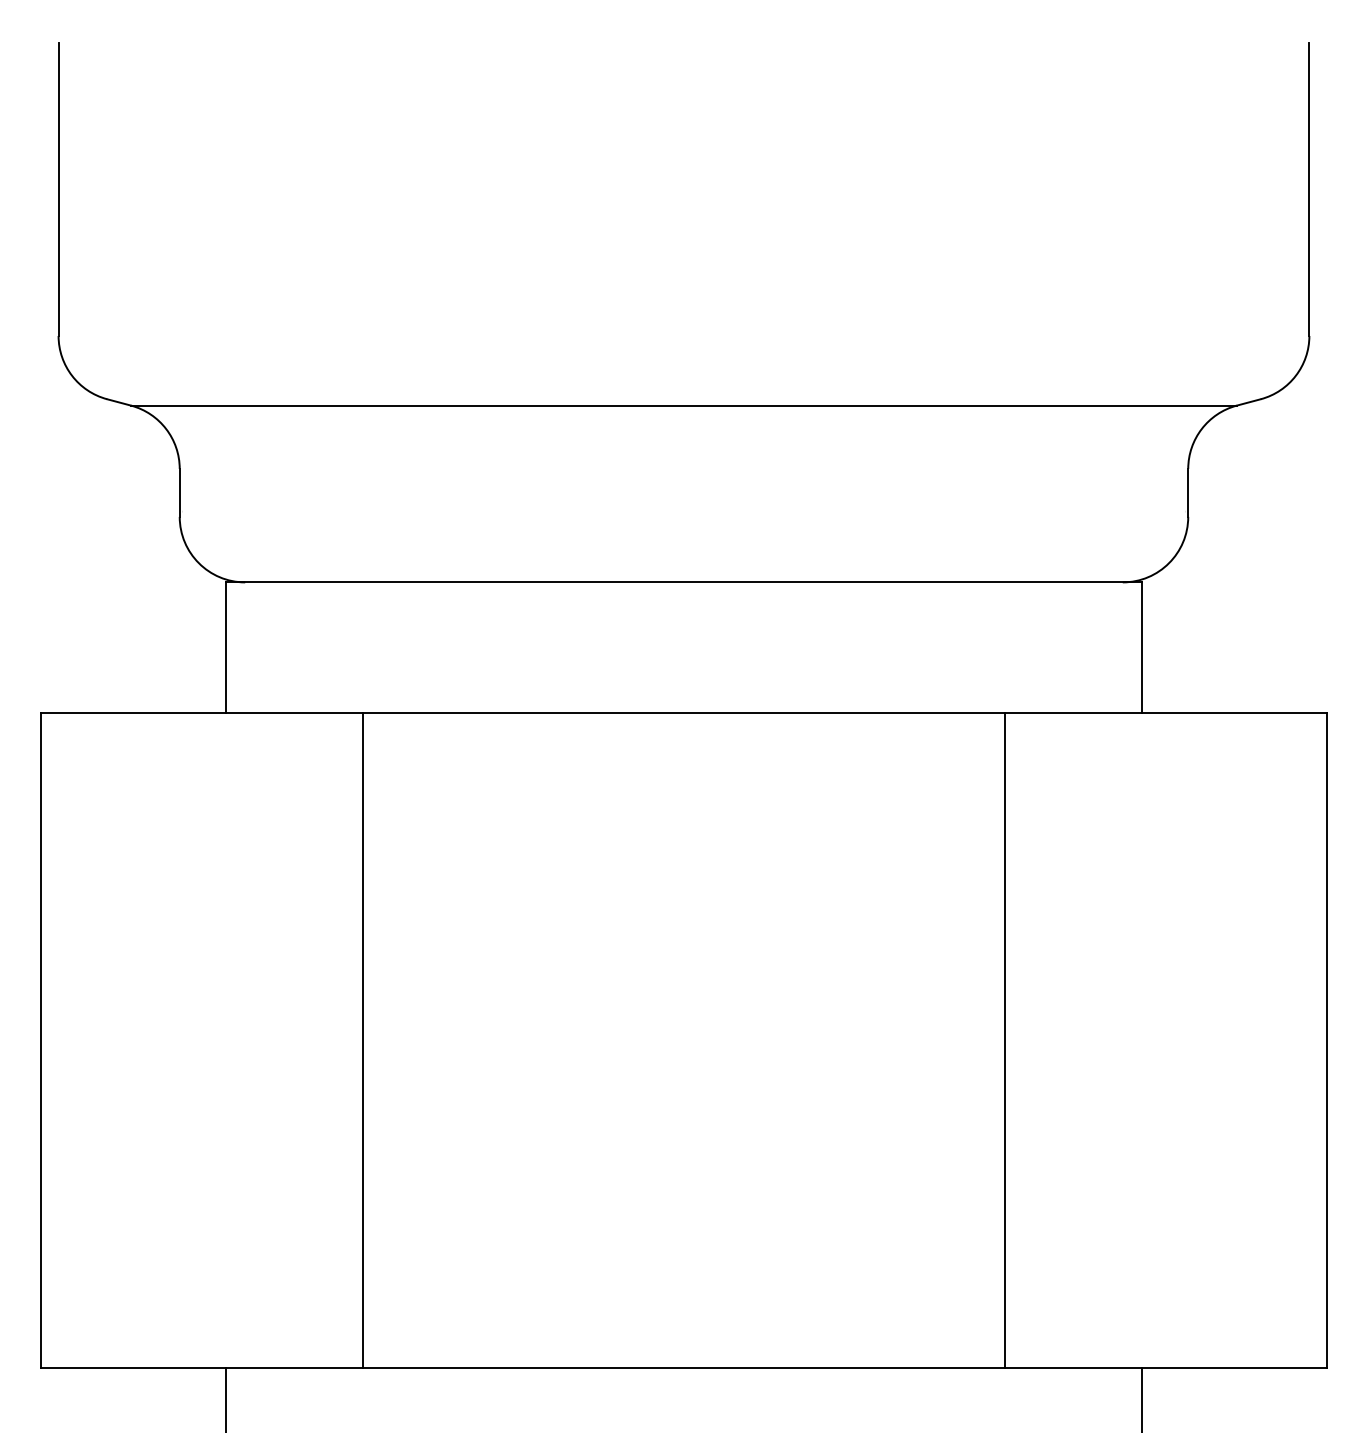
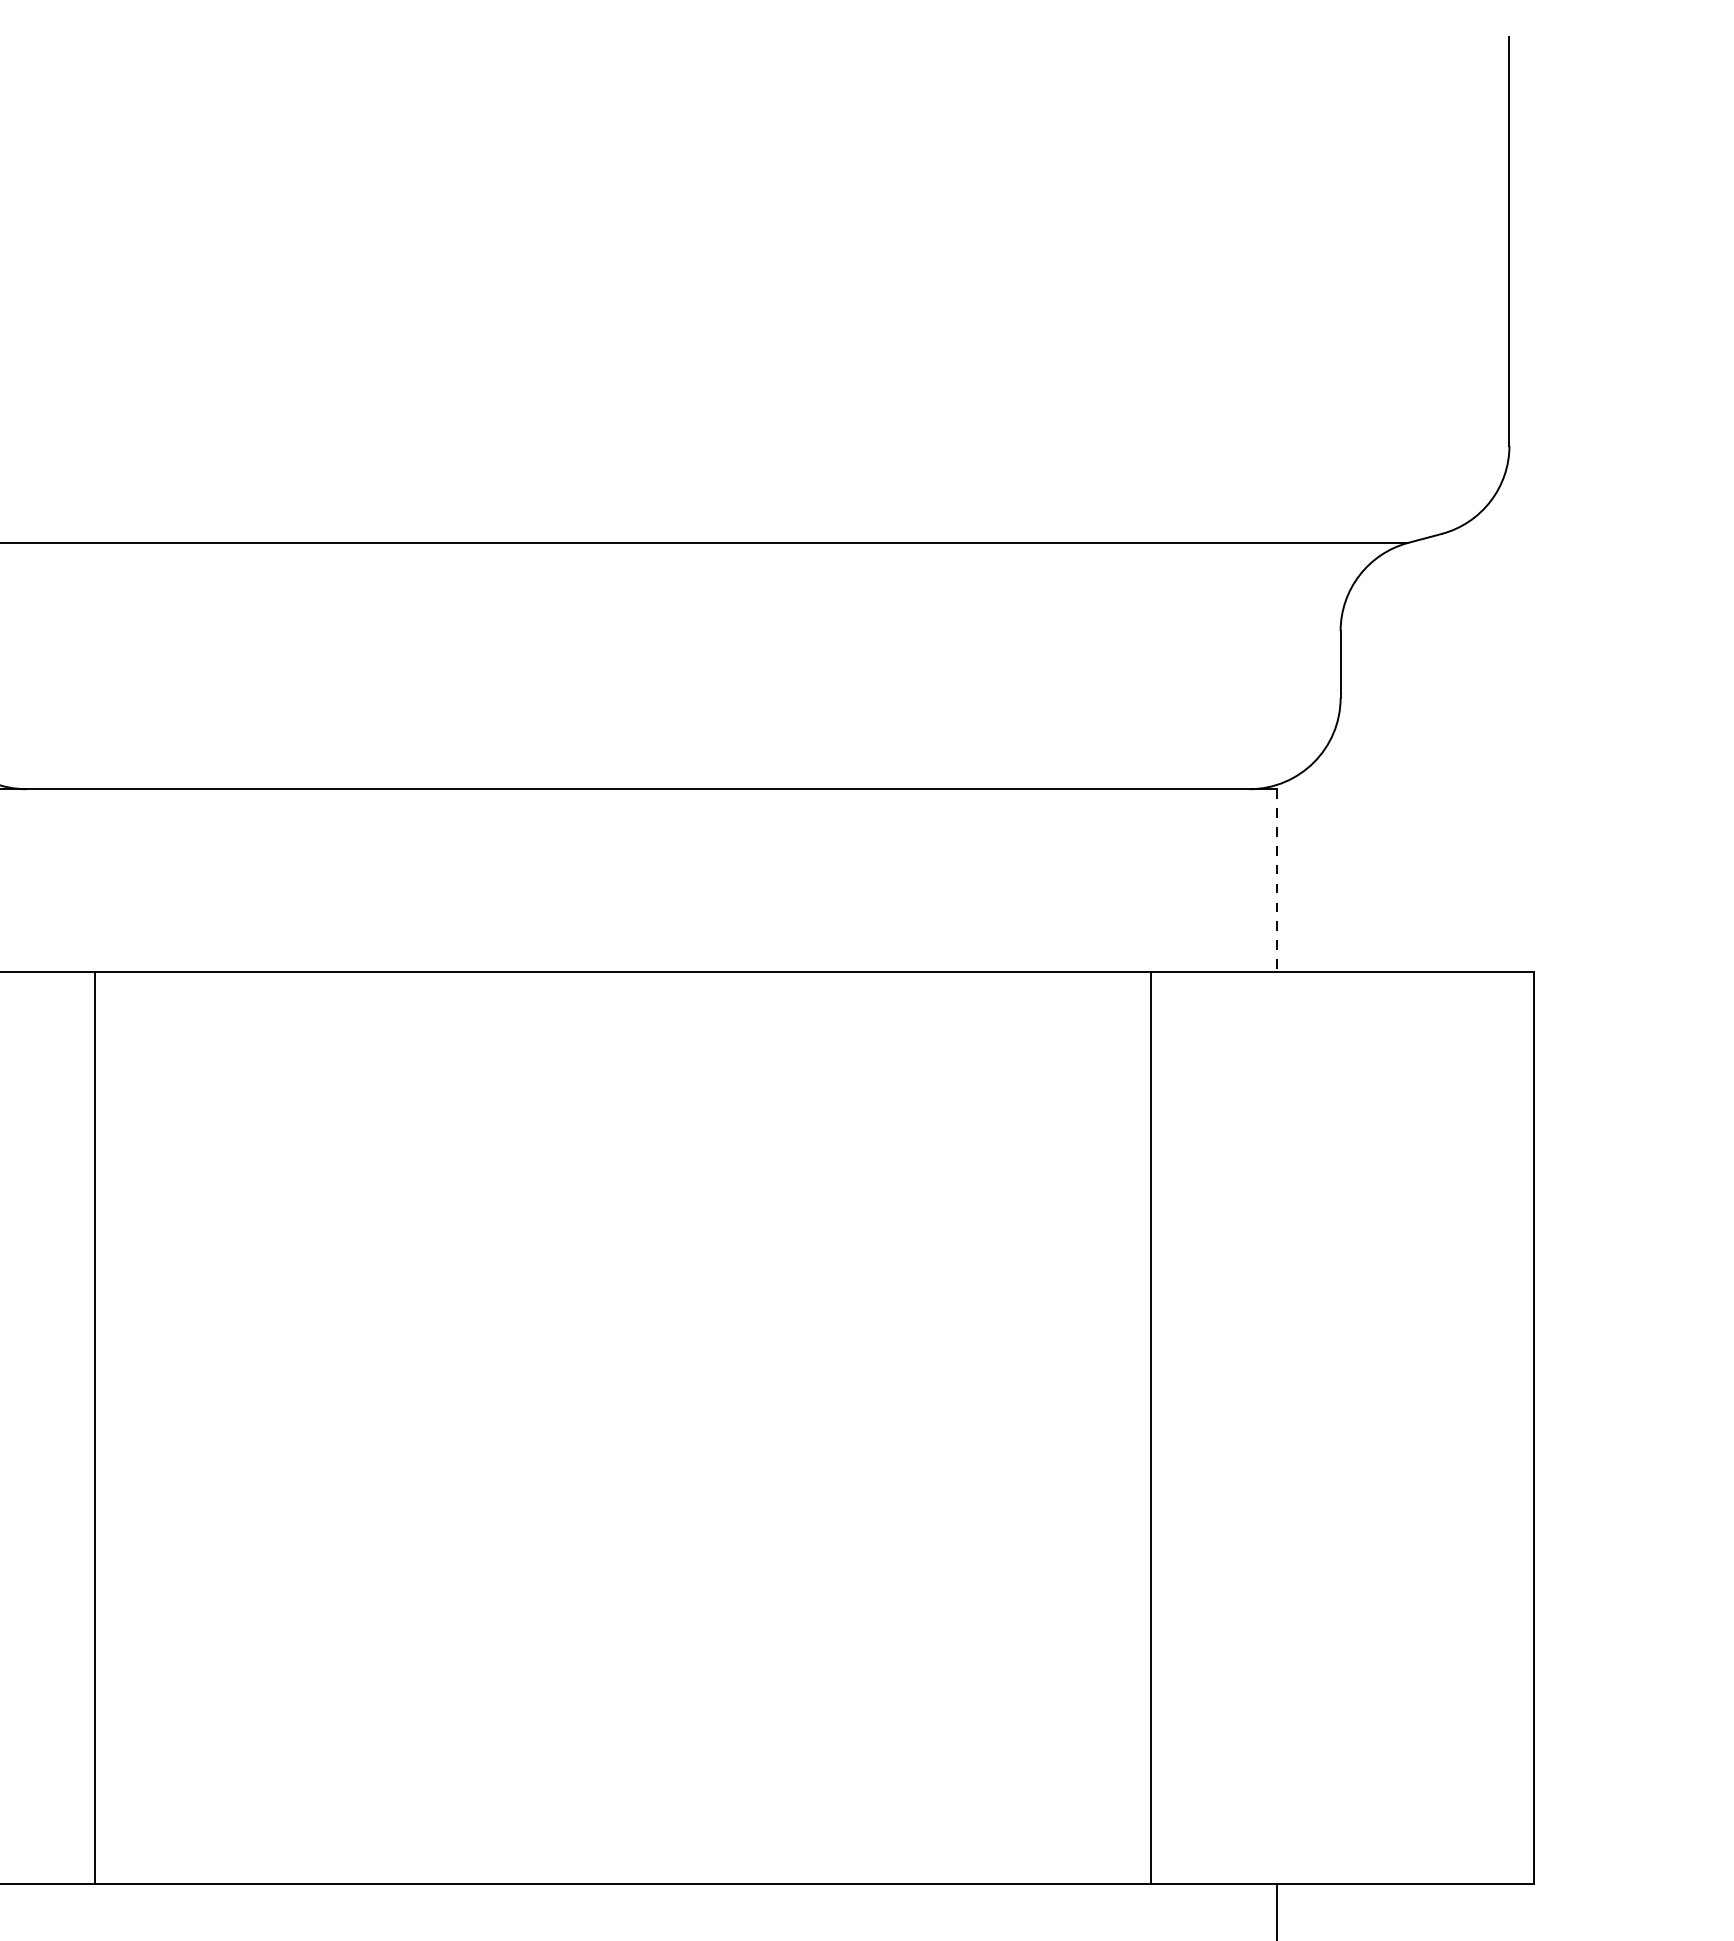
line: (1142, 648) -> (1276, 881), solid -> dashed
line: (362, 1040) -> (95, 1427), moved
line: (1005, 1040) -> (1151, 1427), moved

